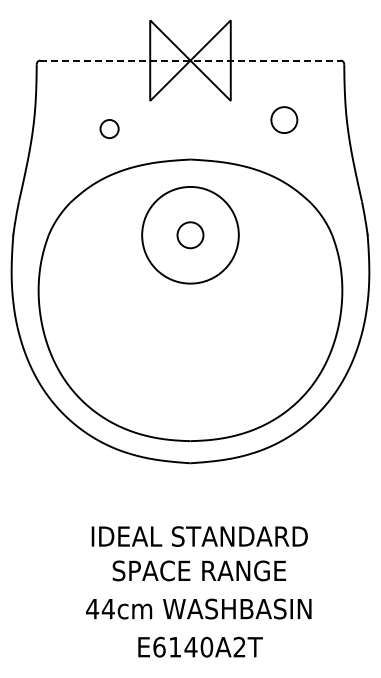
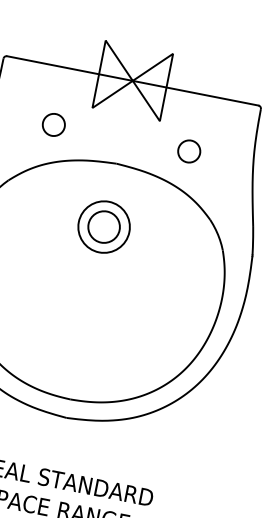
line: (190, 60) -> (132, 80), dashed -> solid
part: (284, 119) -> (189, 151), moved
part: (109, 128) -> (53, 124), size x1.43
circle: (190, 234) -> (104, 226), size x1.43
circle: (190, 235) -> (104, 227), size x0.62

